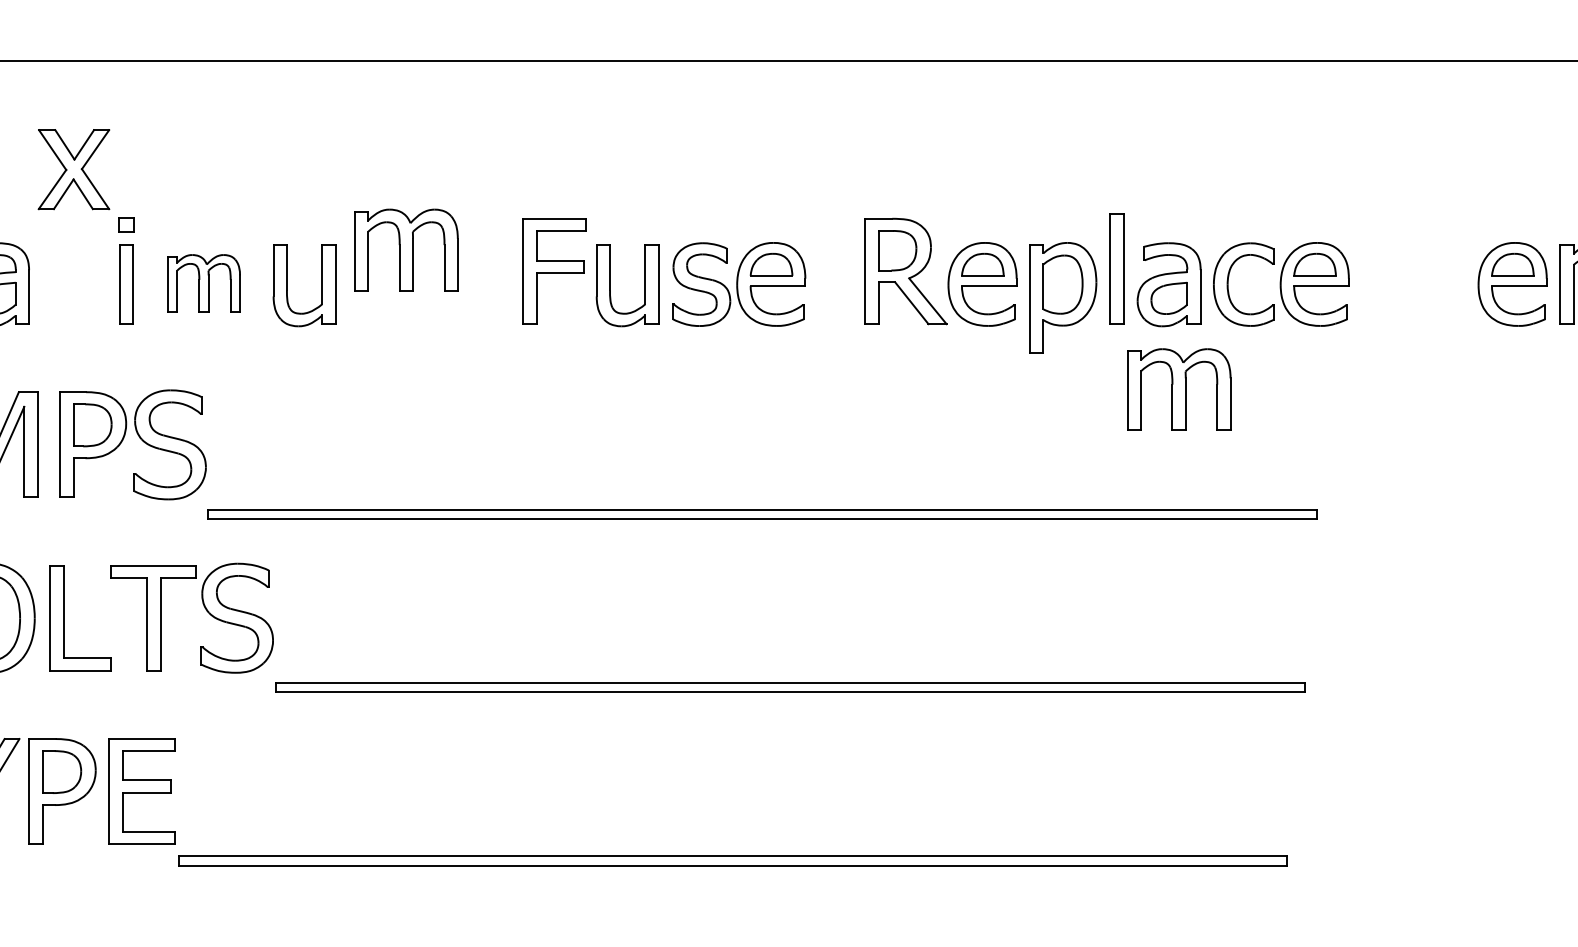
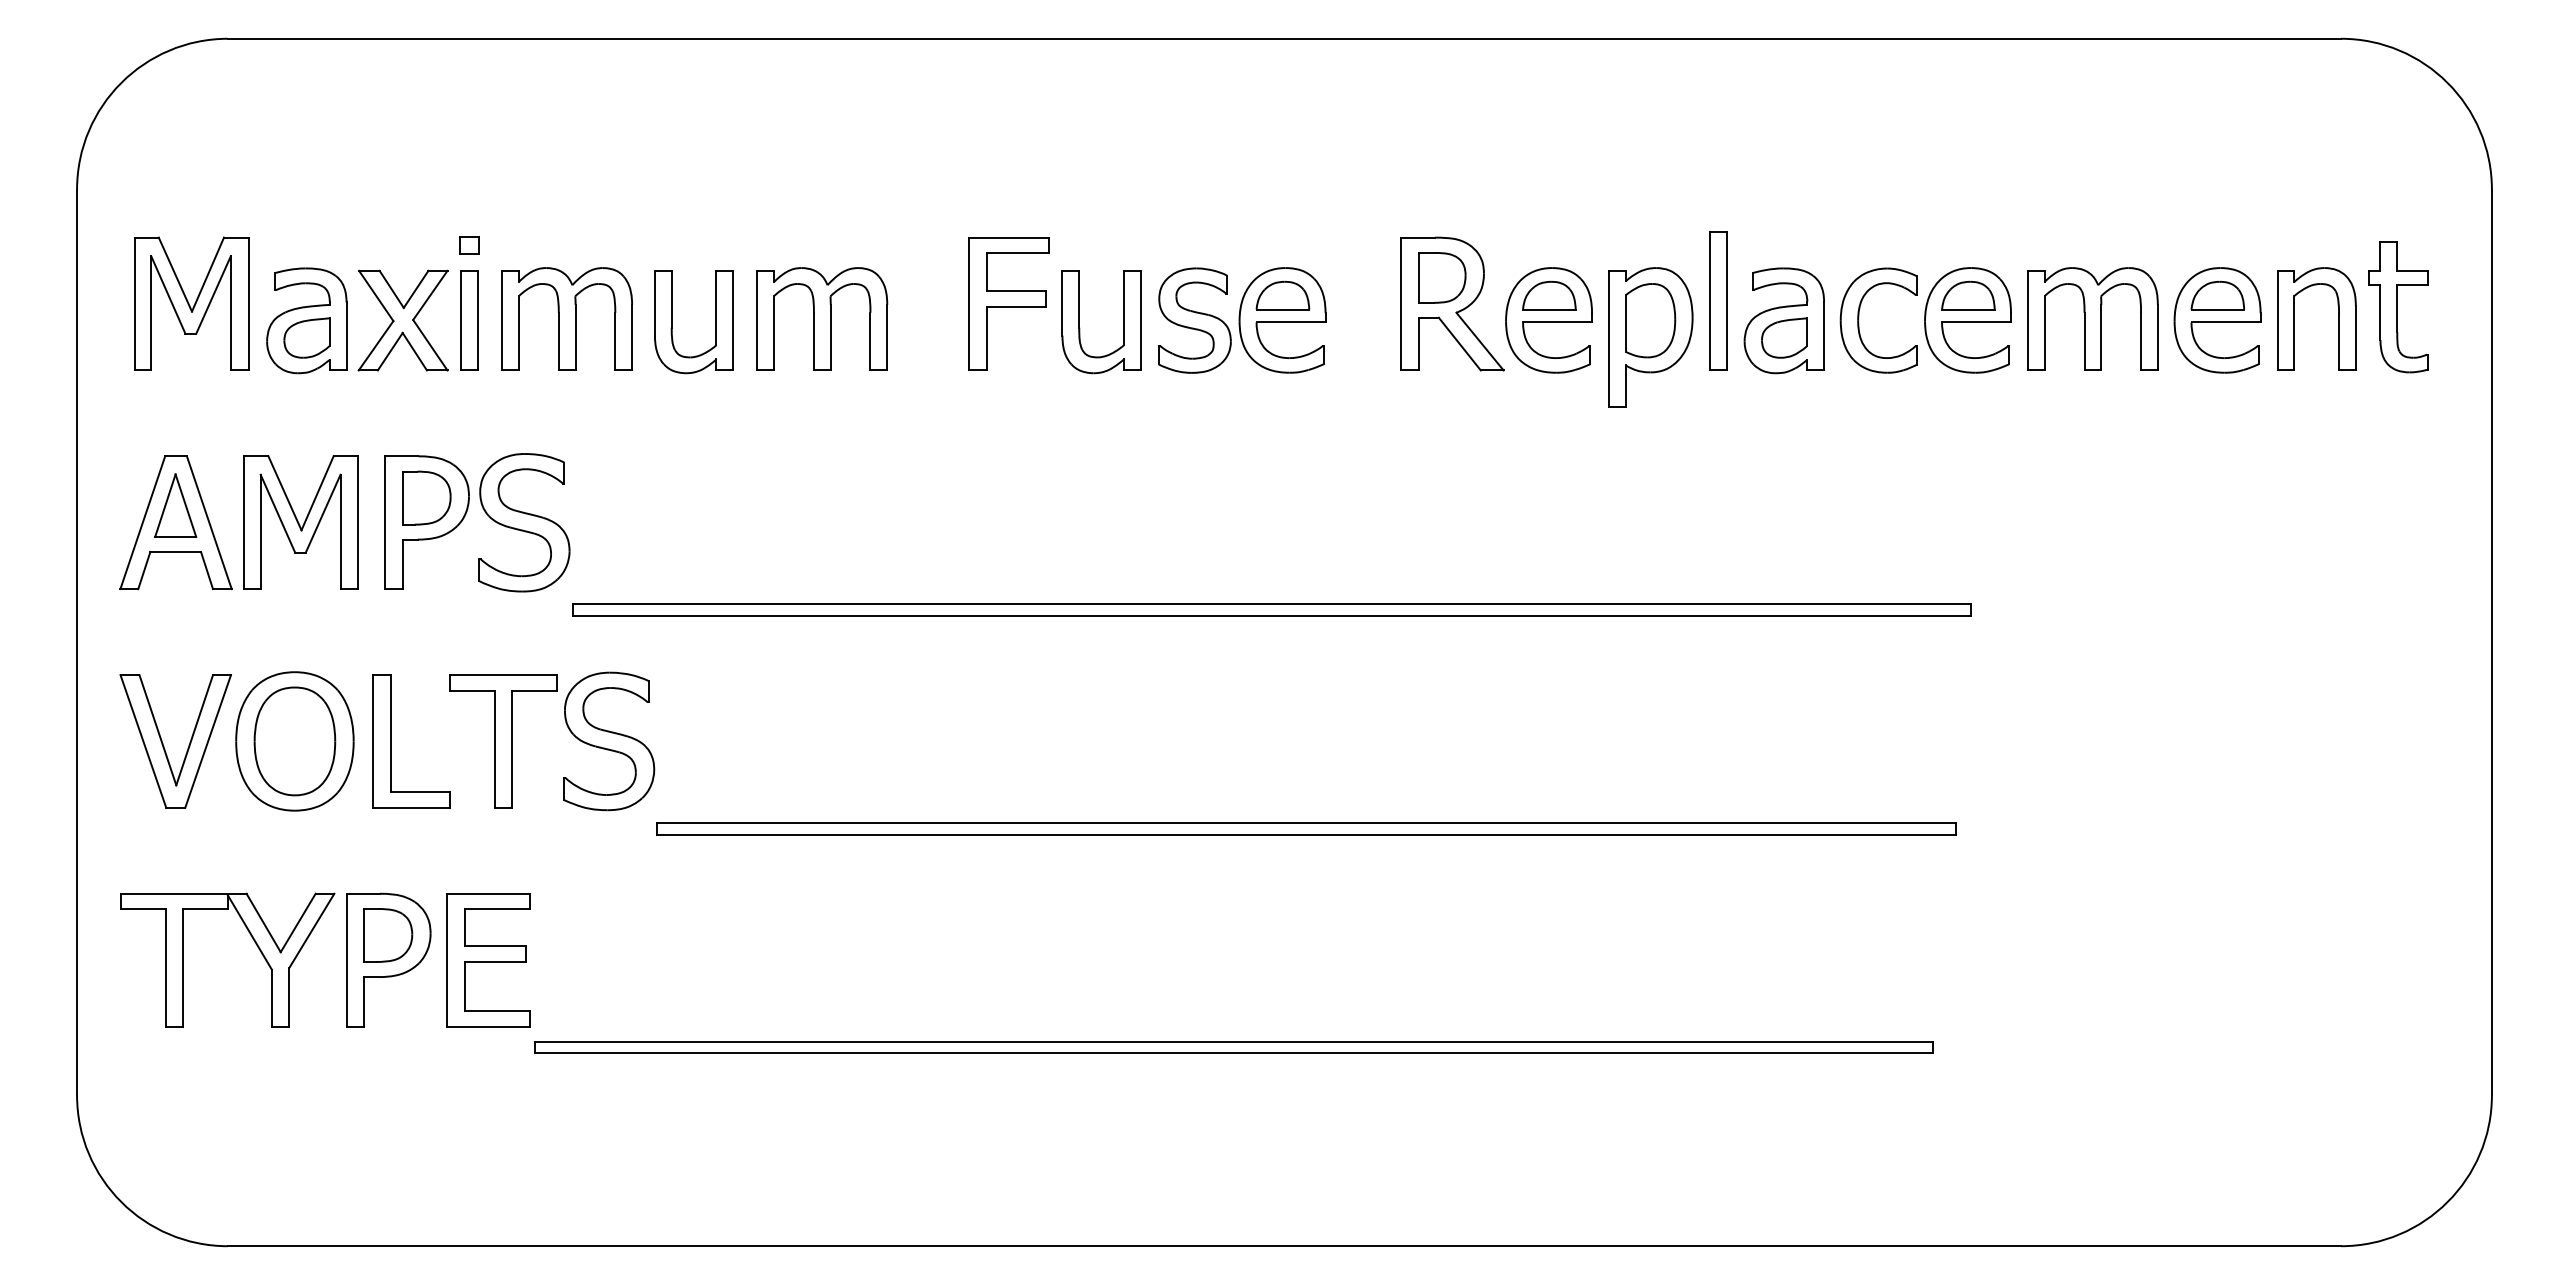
part: (73, 169) -> (402, 320), moved
part: (406, 249) -> (822, 318), moved
part: (203, 282) -> (566, 318), size x1.43
part: (1178, 389) -> (2092, 318), moved

